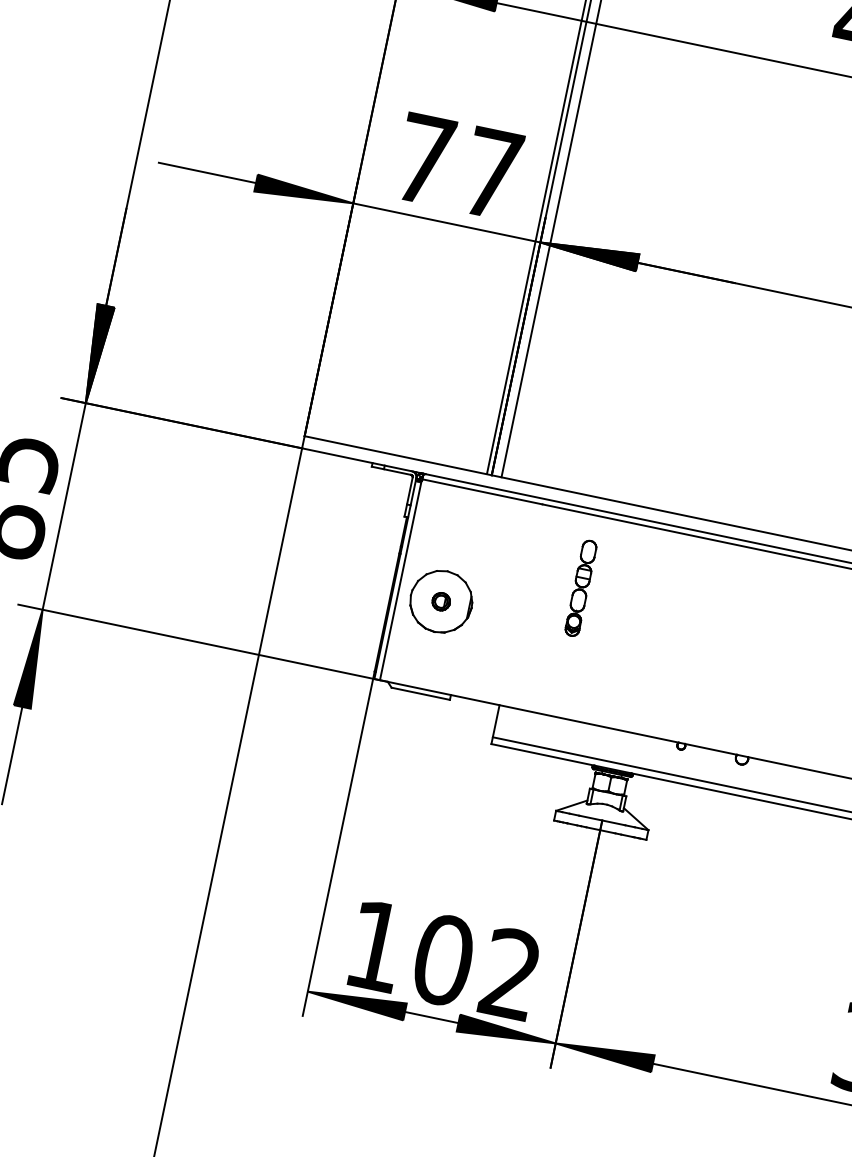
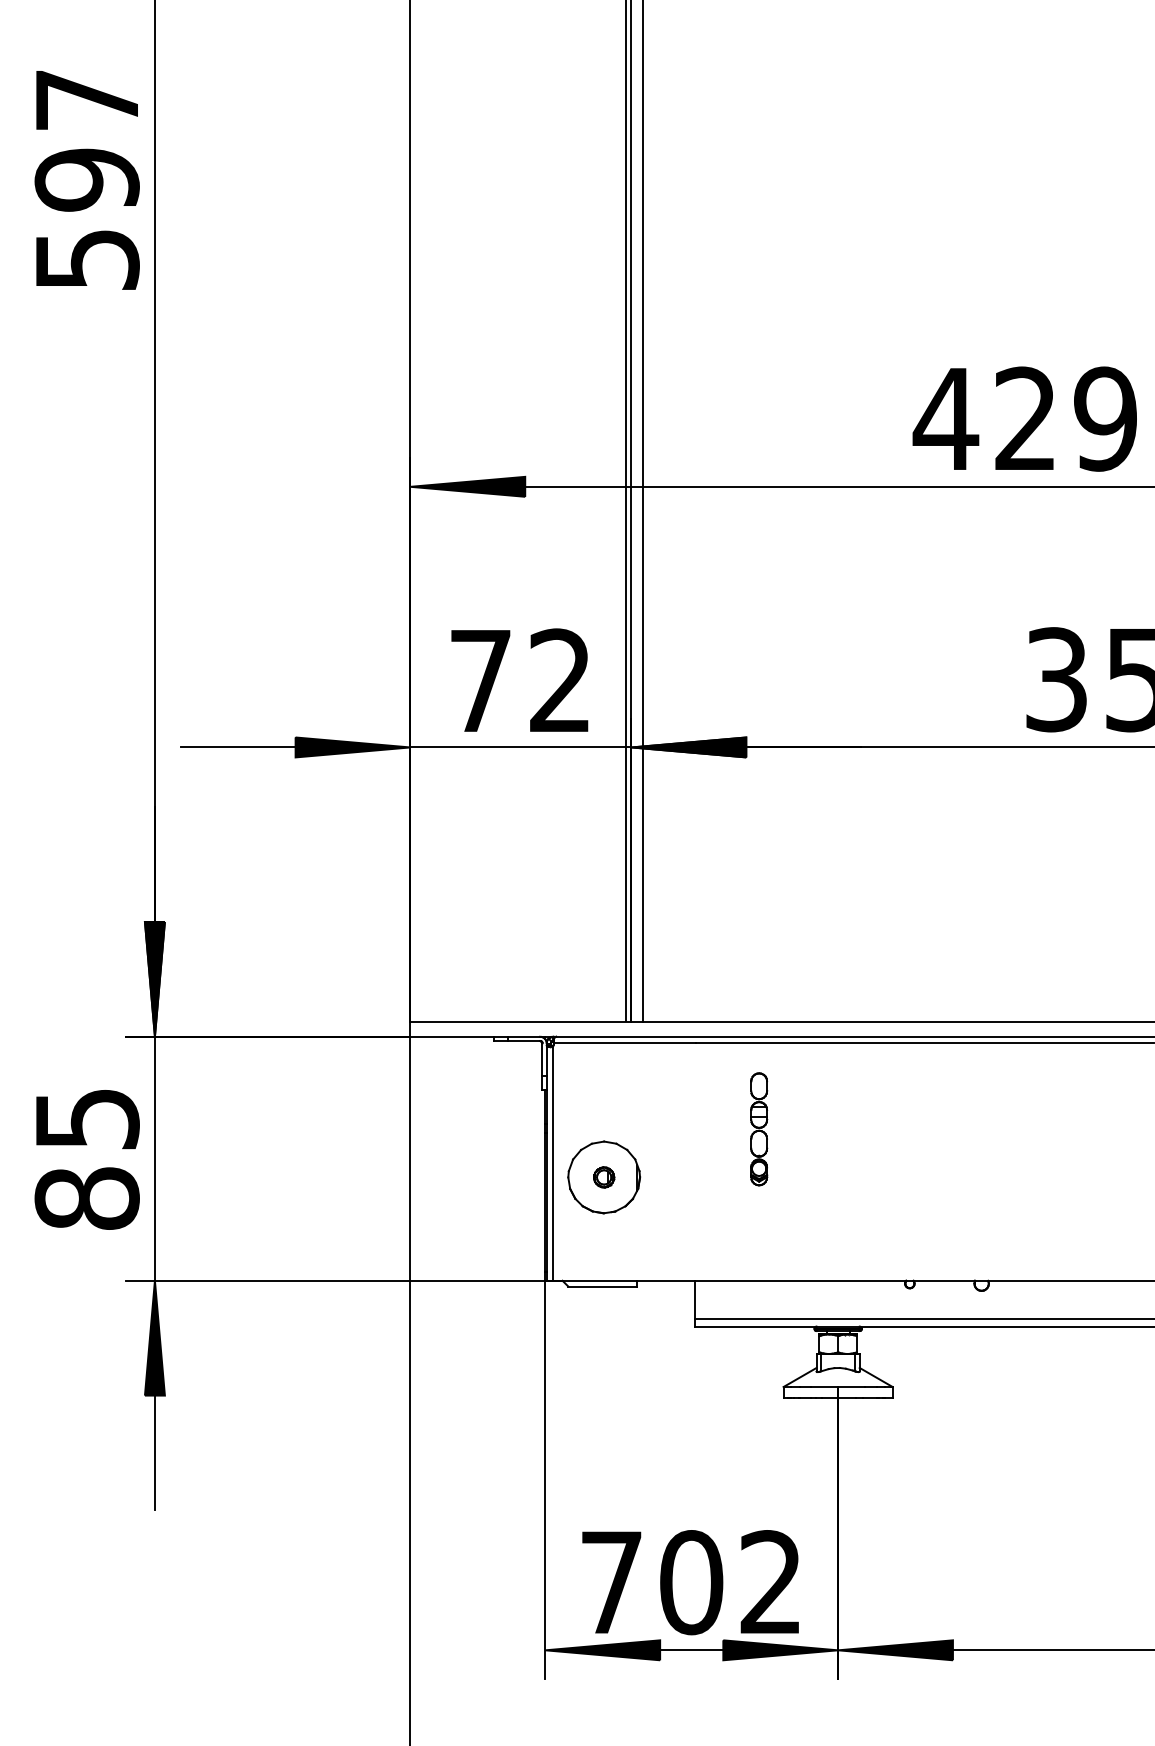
text: (491, 172) -> (559, 679), 77 -> 72
text: (375, 945) -> (611, 1582), 102 -> 702

